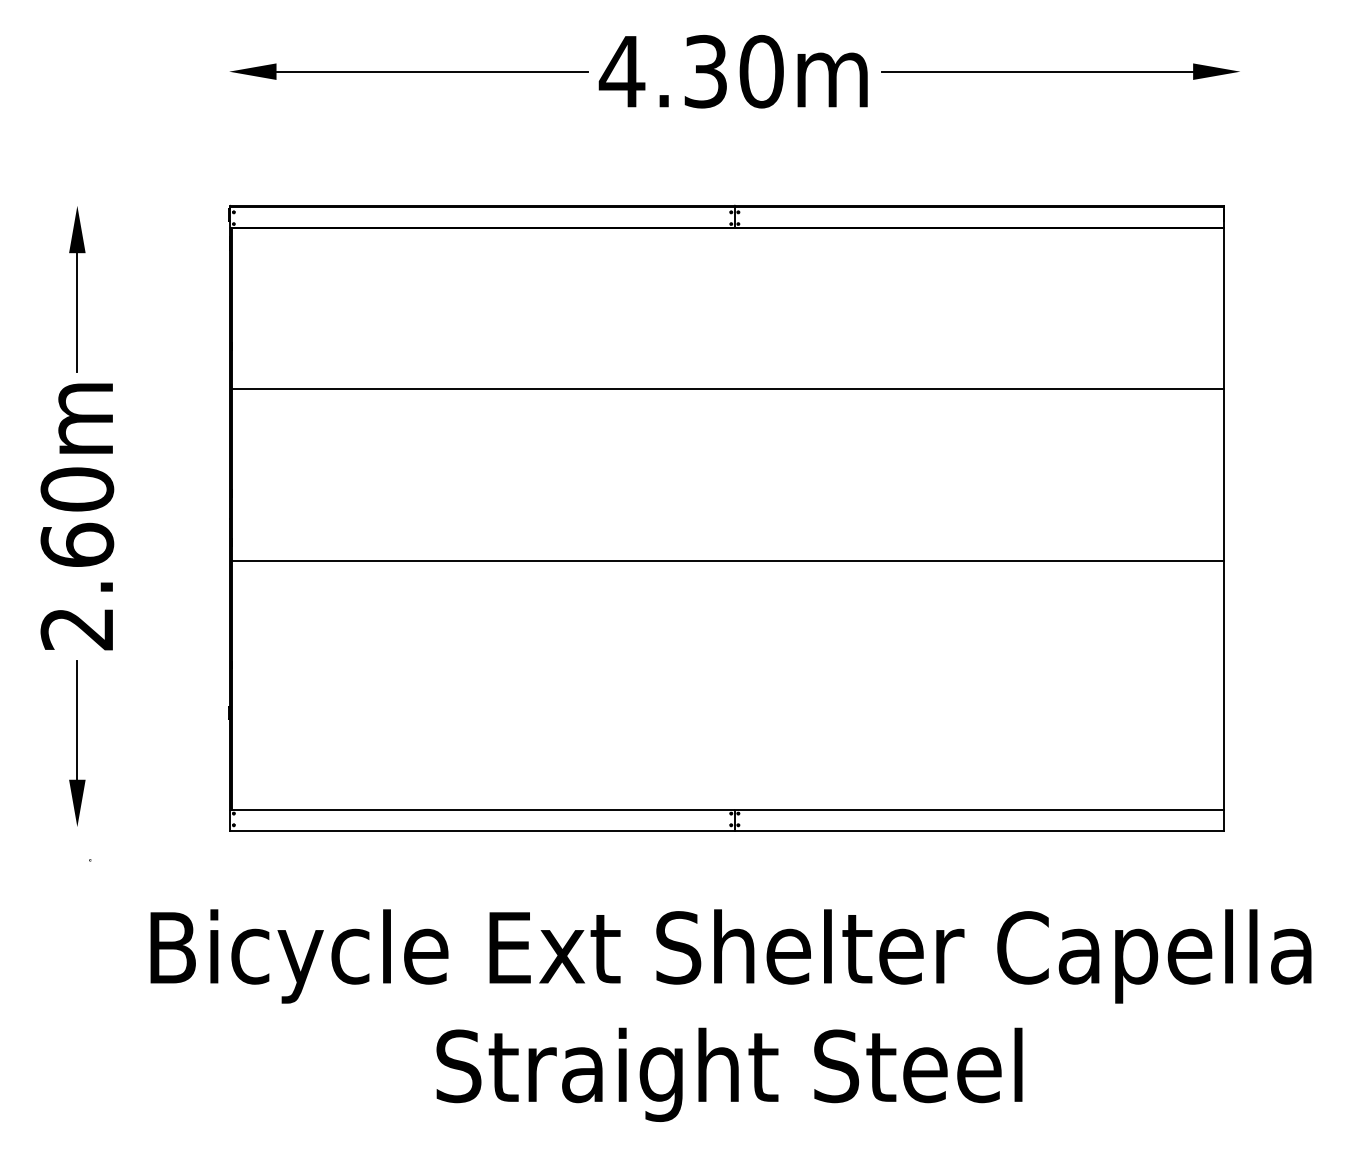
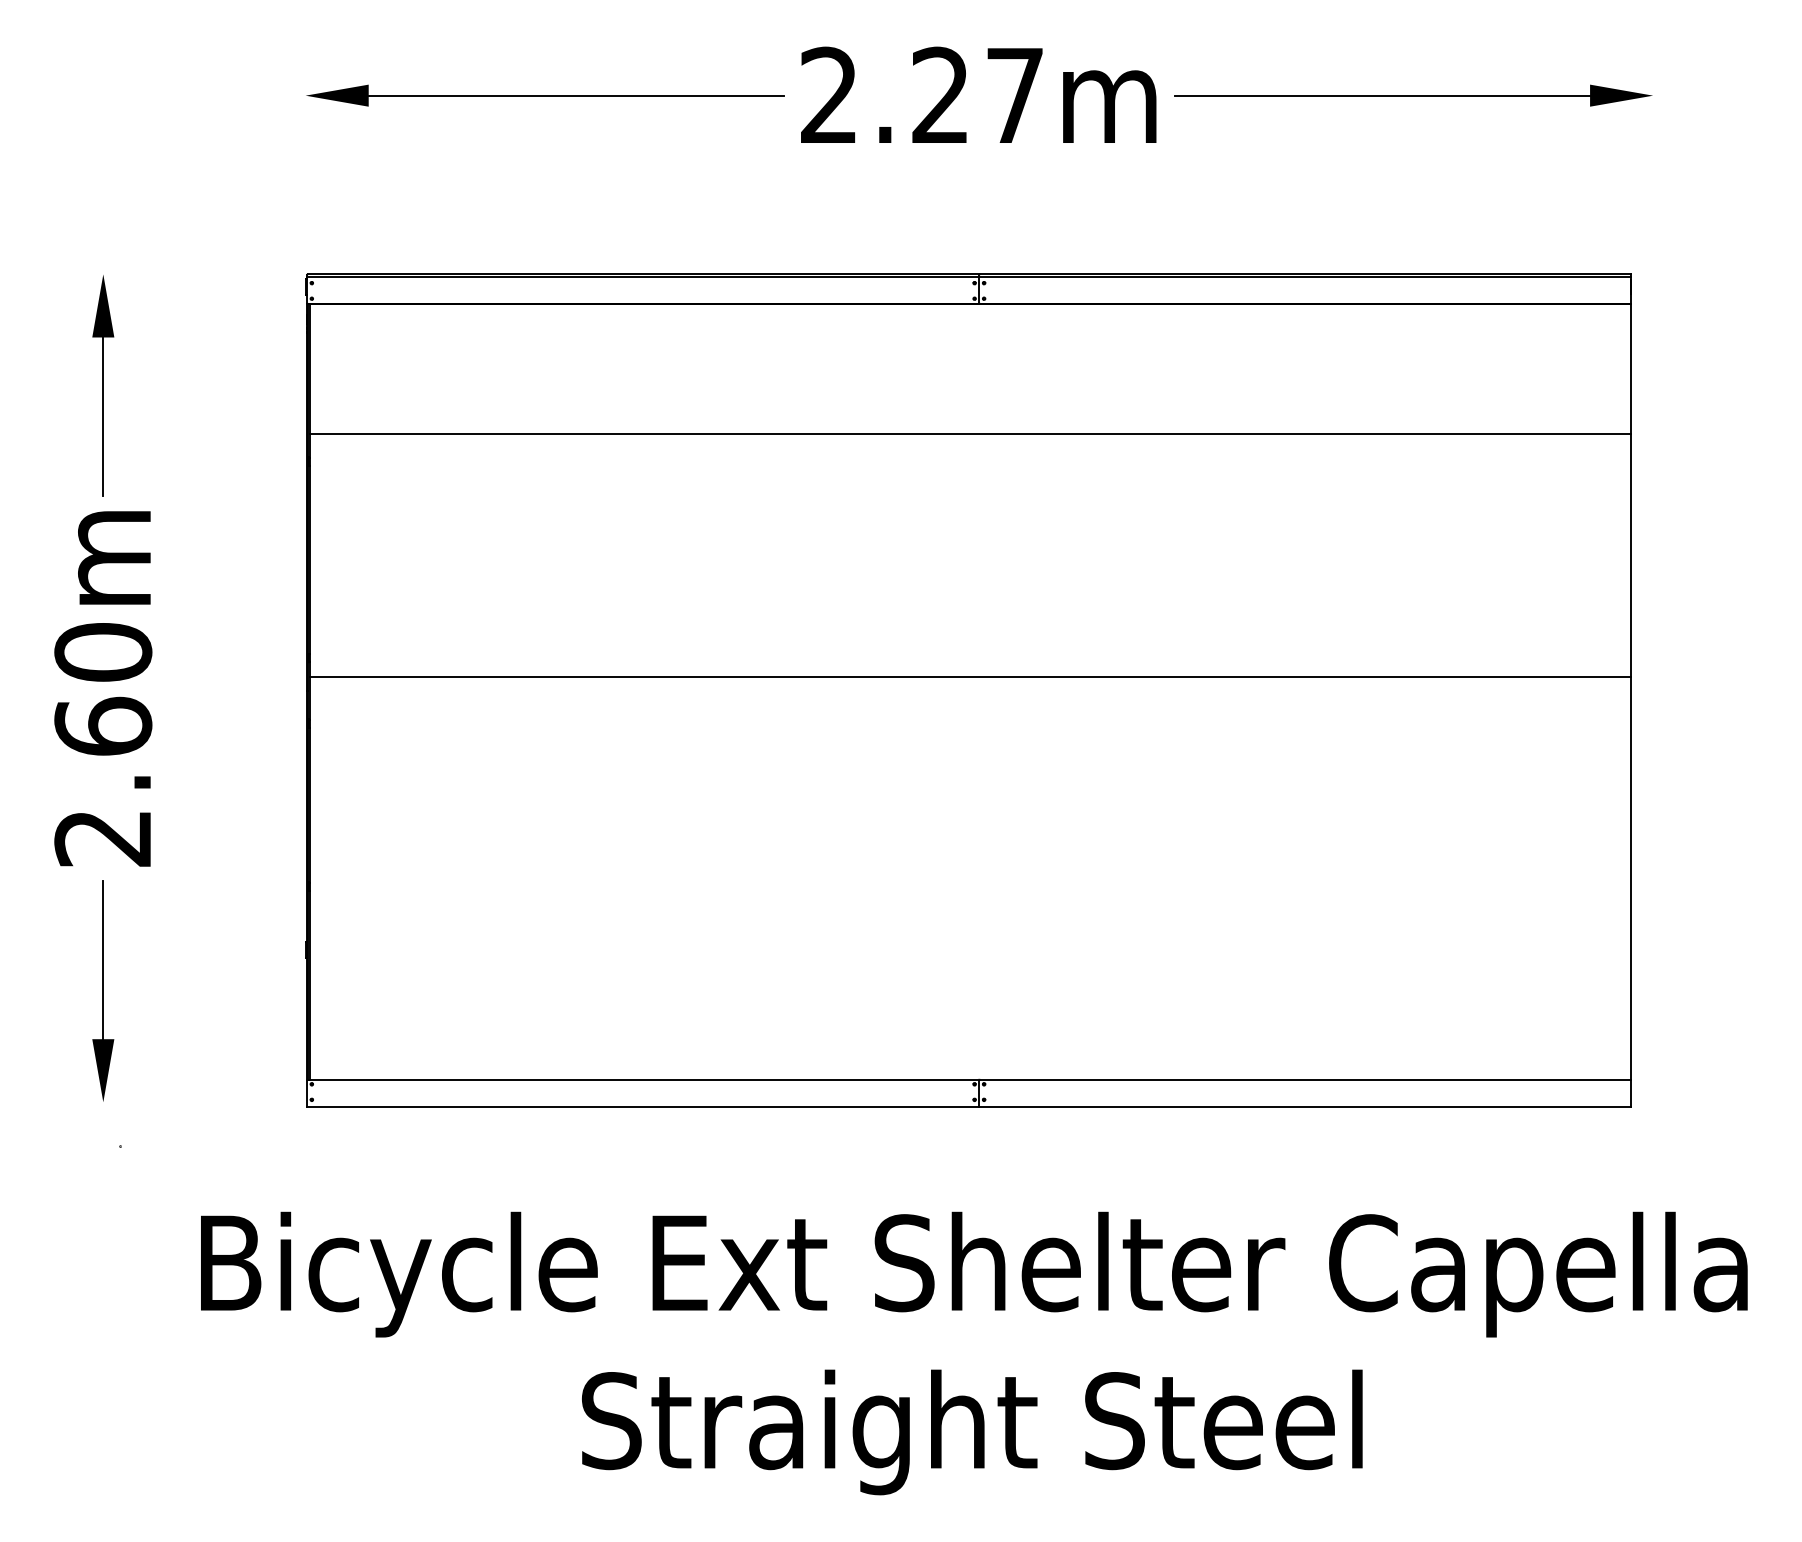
text: (690, 71) -> (920, 95), 4.30m -> 2.27m
line: (727, 389) -> (969, 433), moved
line: (727, 560) -> (969, 676), moved

